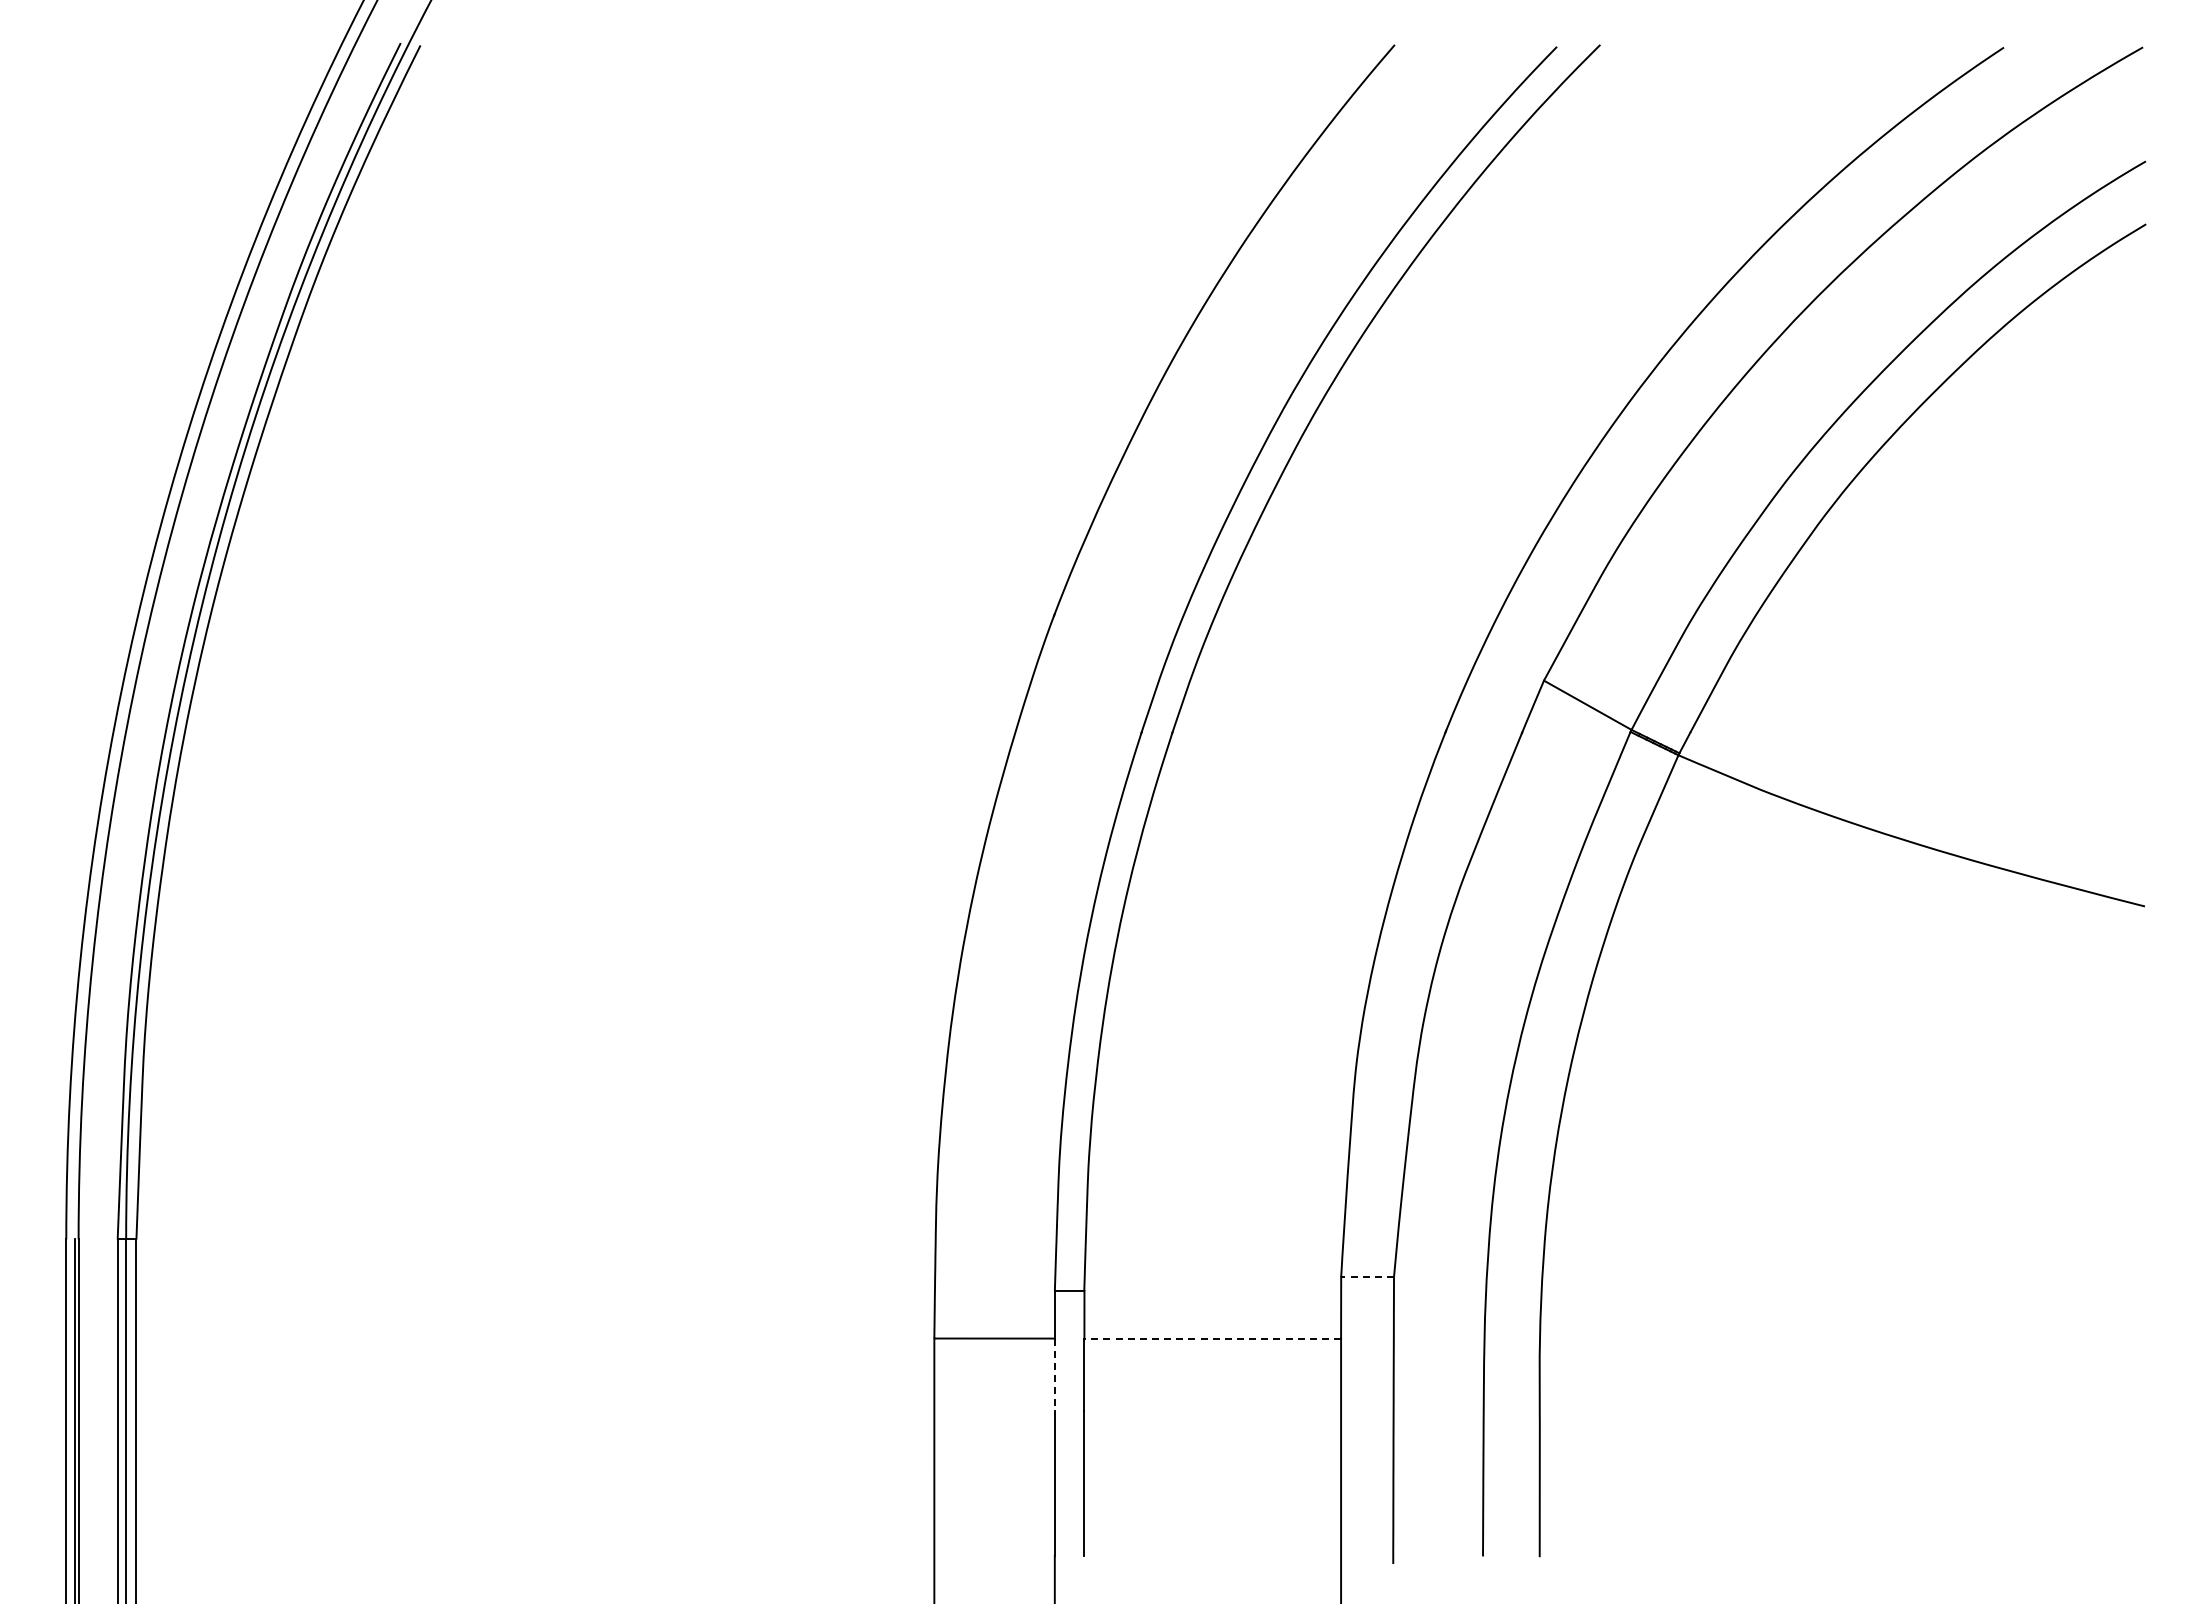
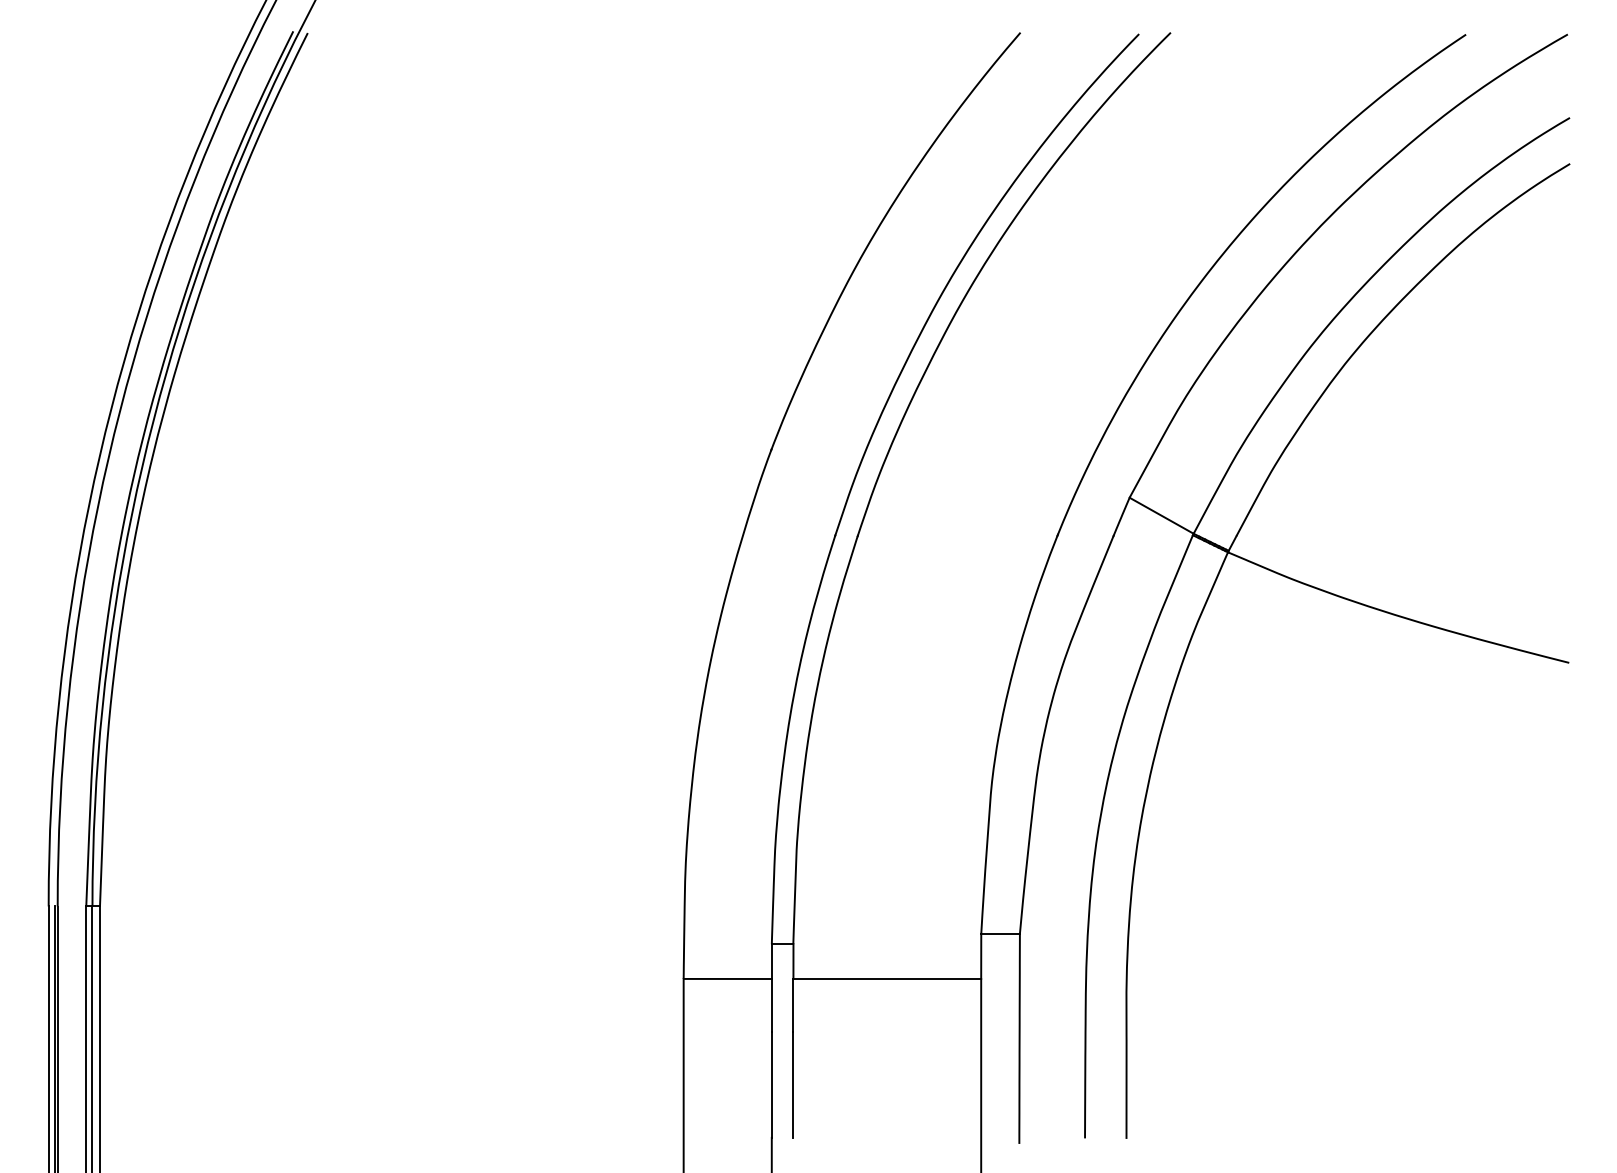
line: (1367, 1276) -> (1000, 933), dashed -> solid
line: (1212, 1338) -> (887, 978), dashed -> solid
line: (1054, 1375) -> (771, 1006), dashed -> solid

